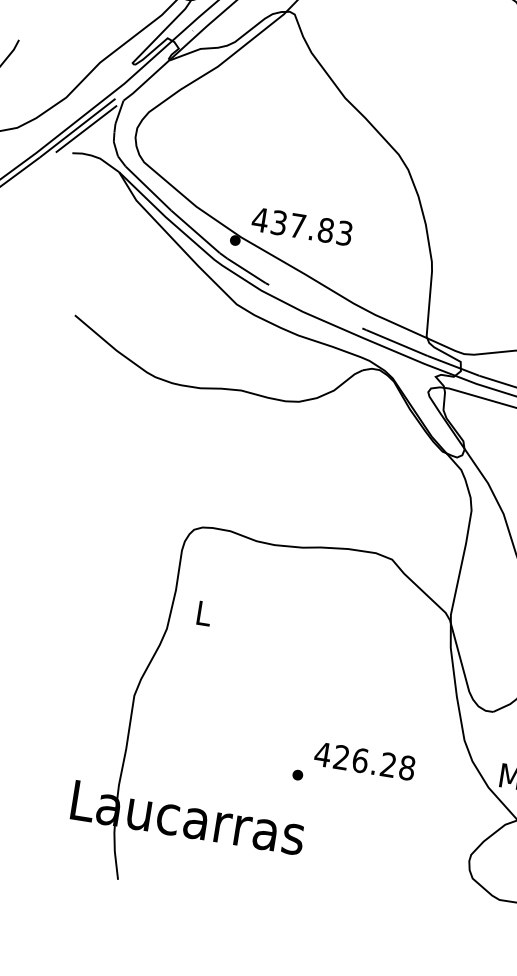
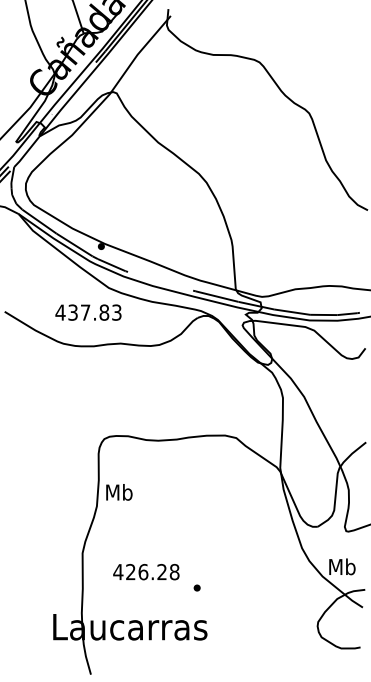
text: (302, 226) -> (88, 312), moved
text: (204, 613) -> (119, 492), L -> Mb
text: (364, 761) -> (146, 572), moved

